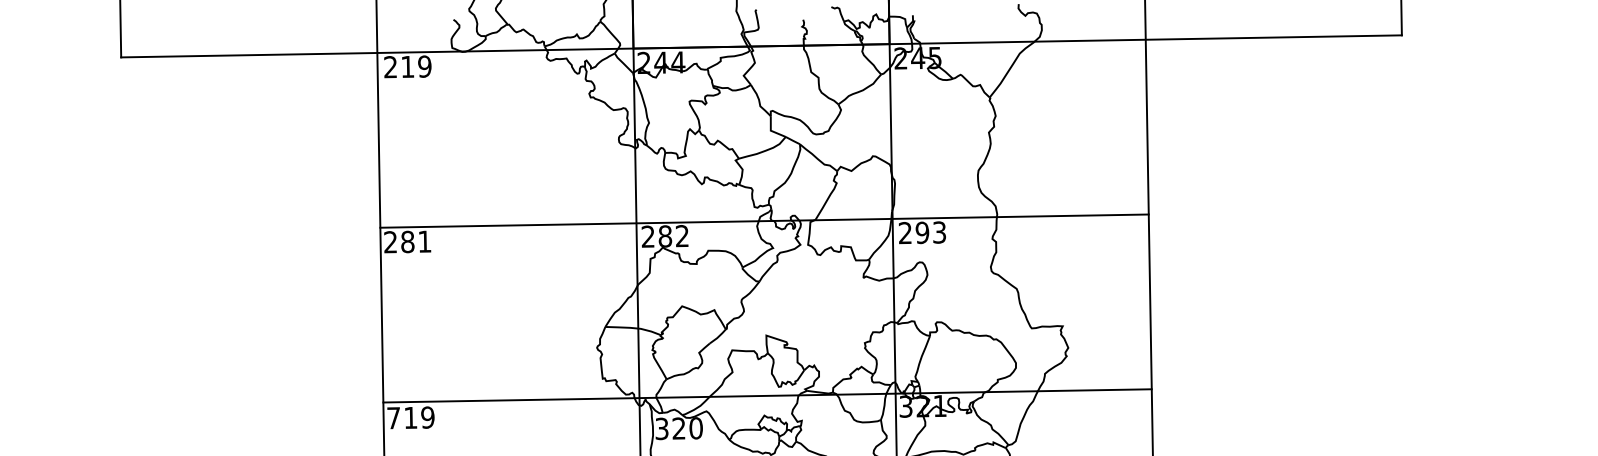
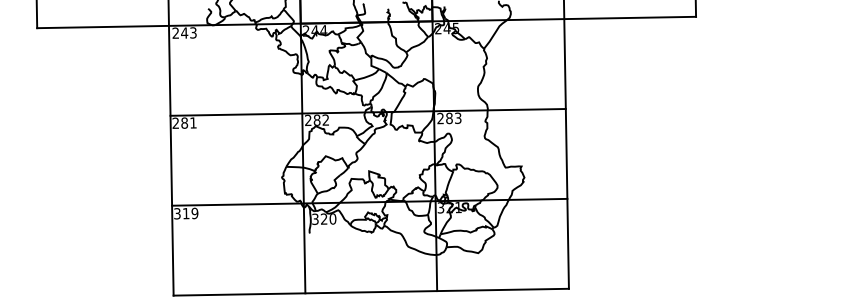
text: (415, 65) -> (188, 32), 219 -> 243
text: (922, 232) -> (449, 118), 293 -> 283
text: (393, 417) -> (177, 213), 719 -> 319

